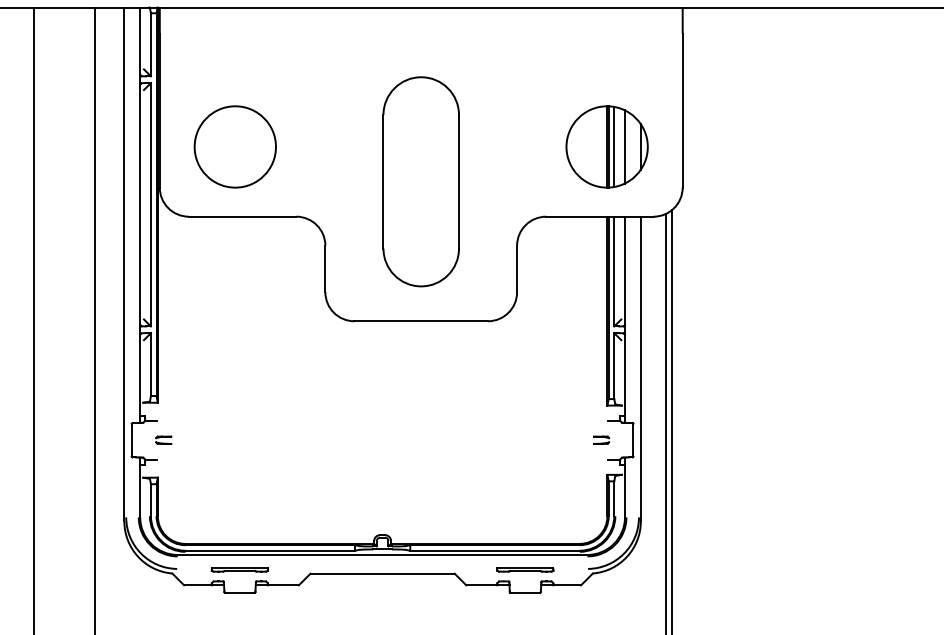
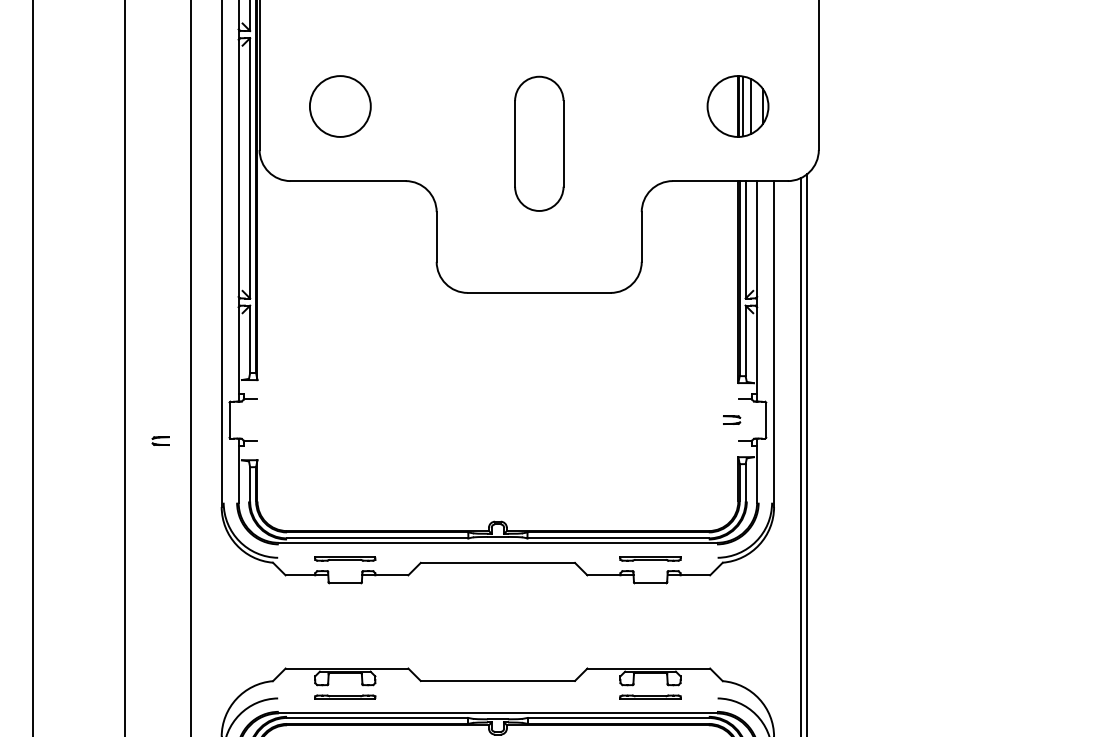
circle: (234, 146) -> (339, 106), size x0.7
part: (606, 146) -> (737, 106), size x0.7
part: (421, 181) -> (539, 143), size x0.6
part: (163, 439) -> (160, 440), moved

